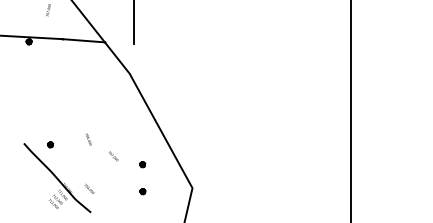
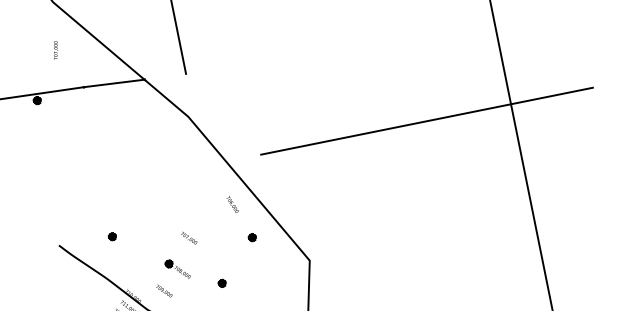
line: (291, 109) -> (427, 121), added
text: (88, 139) -> (232, 204), moved
part: (50, 144) -> (112, 236), moved
part: (142, 164) -> (252, 237), moved
part: (100, 175) -> (176, 268), added
part: (142, 191) -> (221, 283), moved

